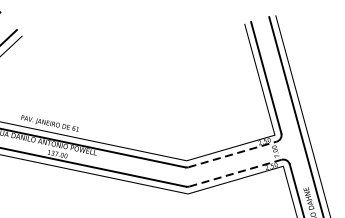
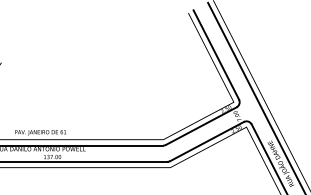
line: (232, 154) -> (201, 126), dashed -> solid
line: (235, 173) -> (207, 141), dashed -> solid

